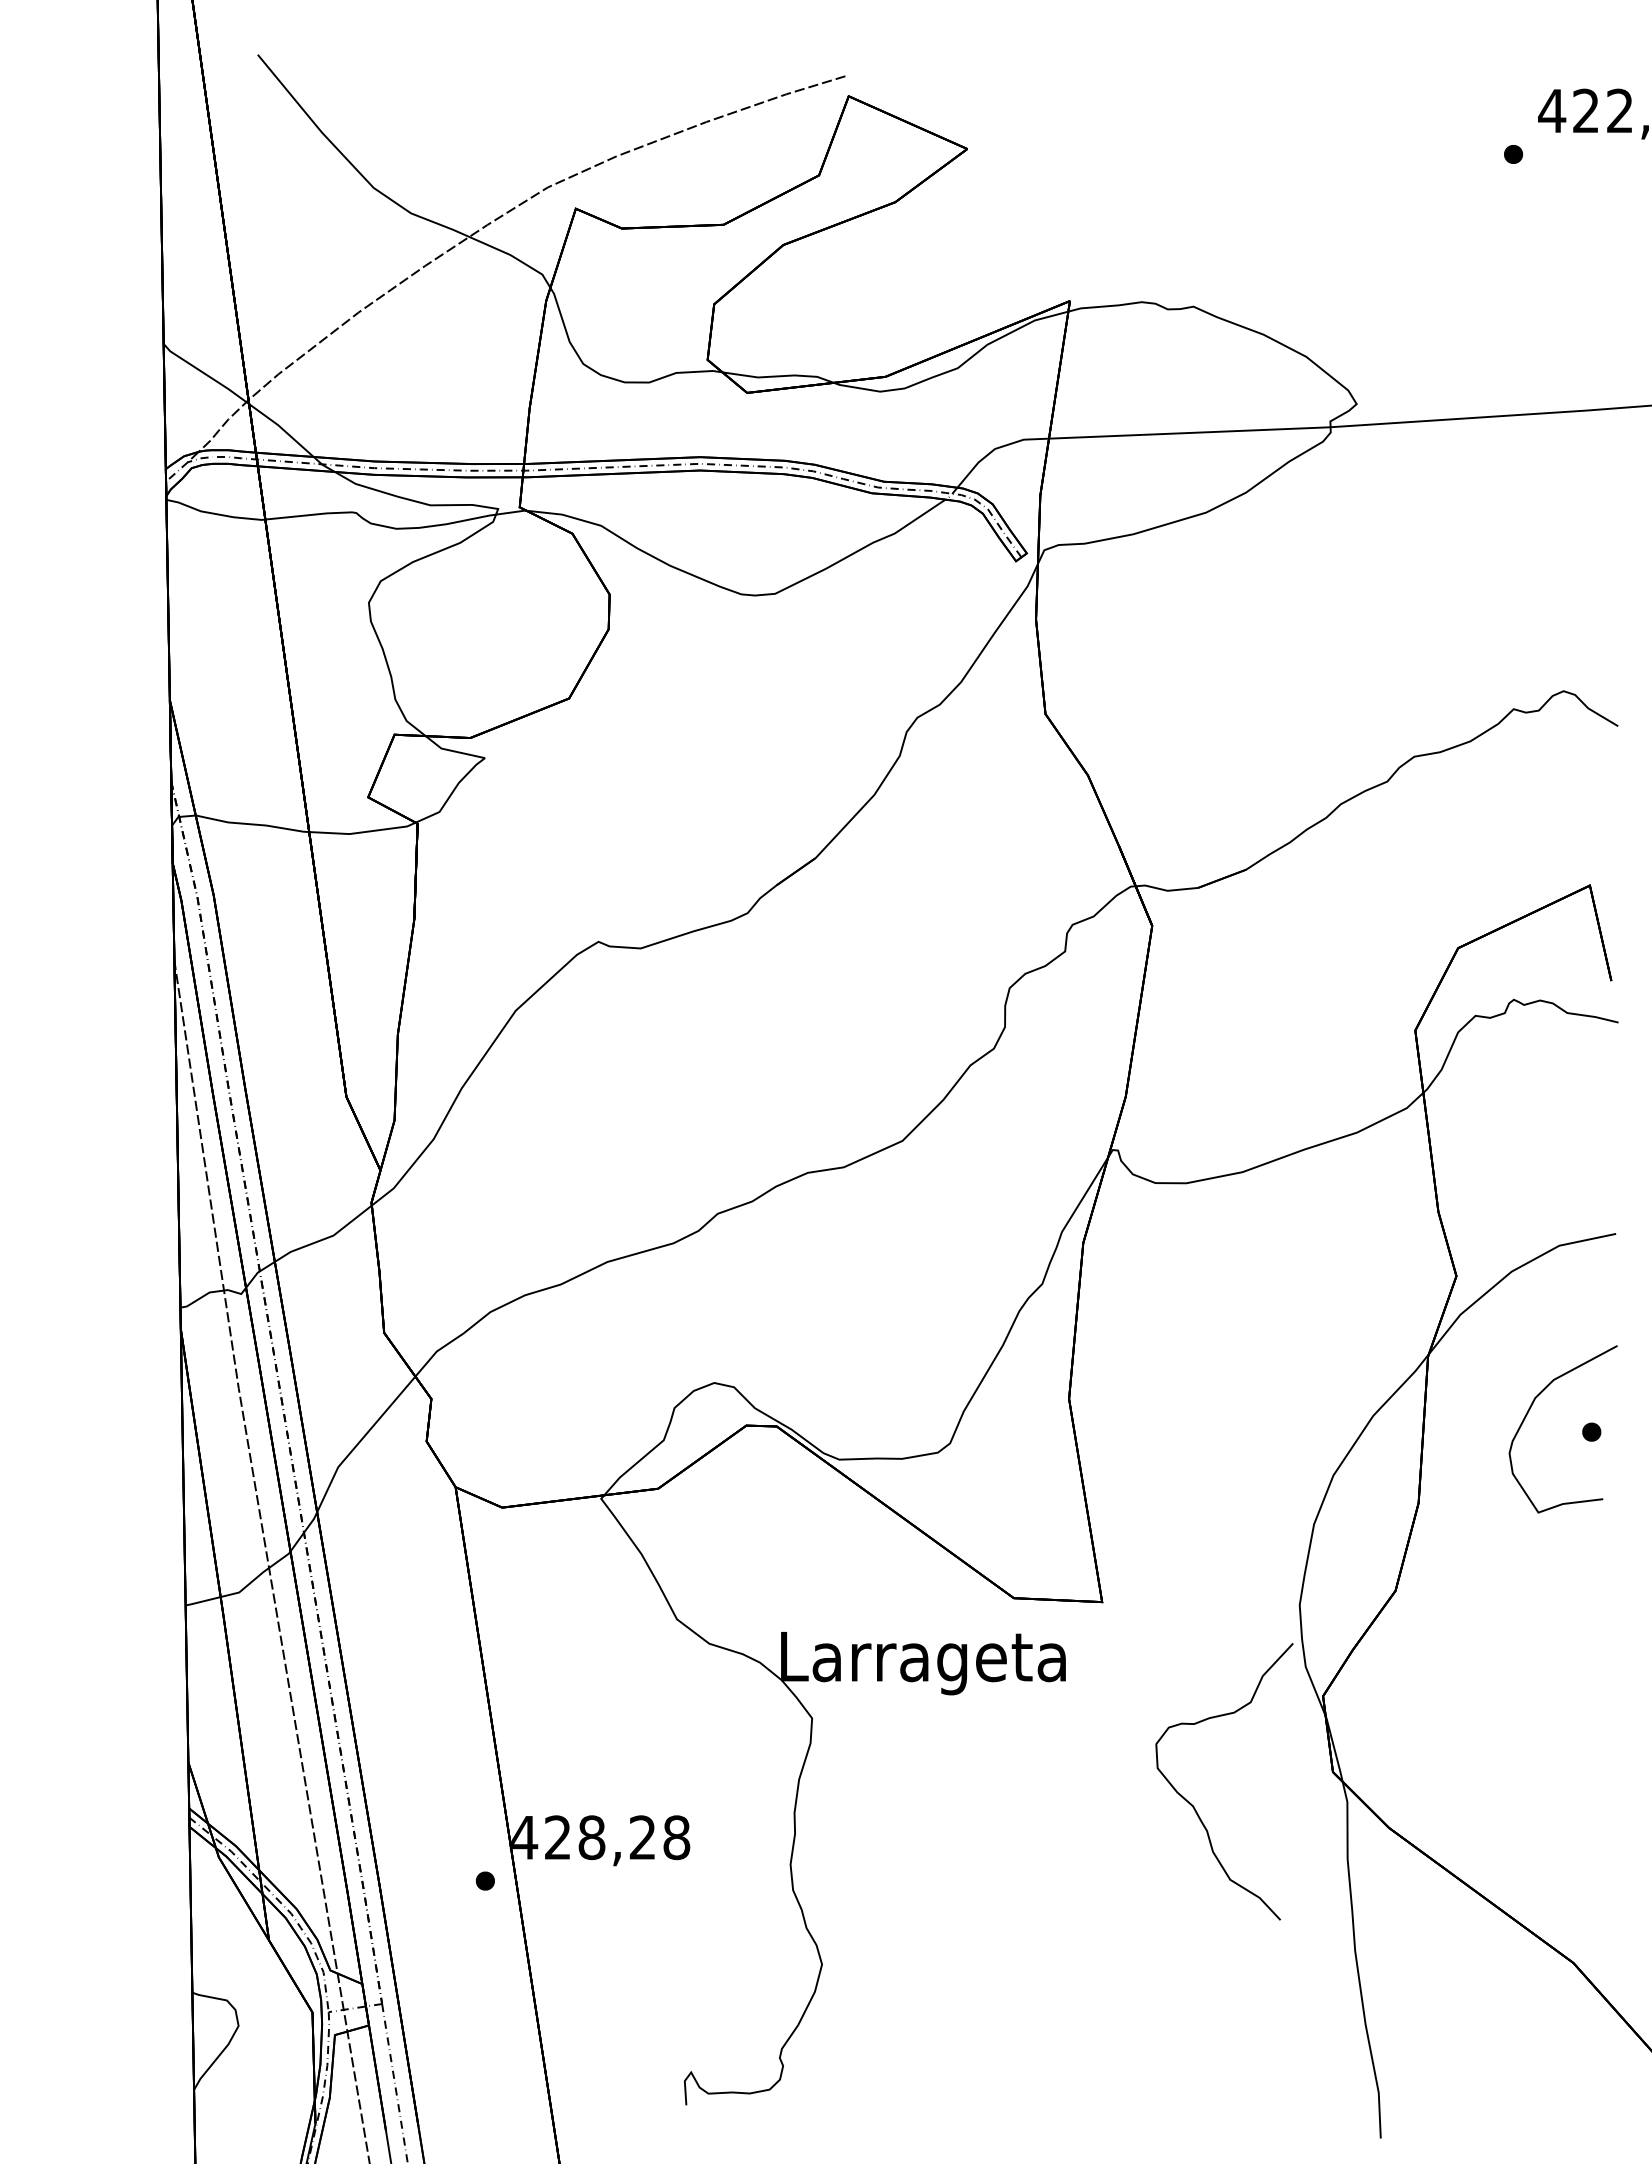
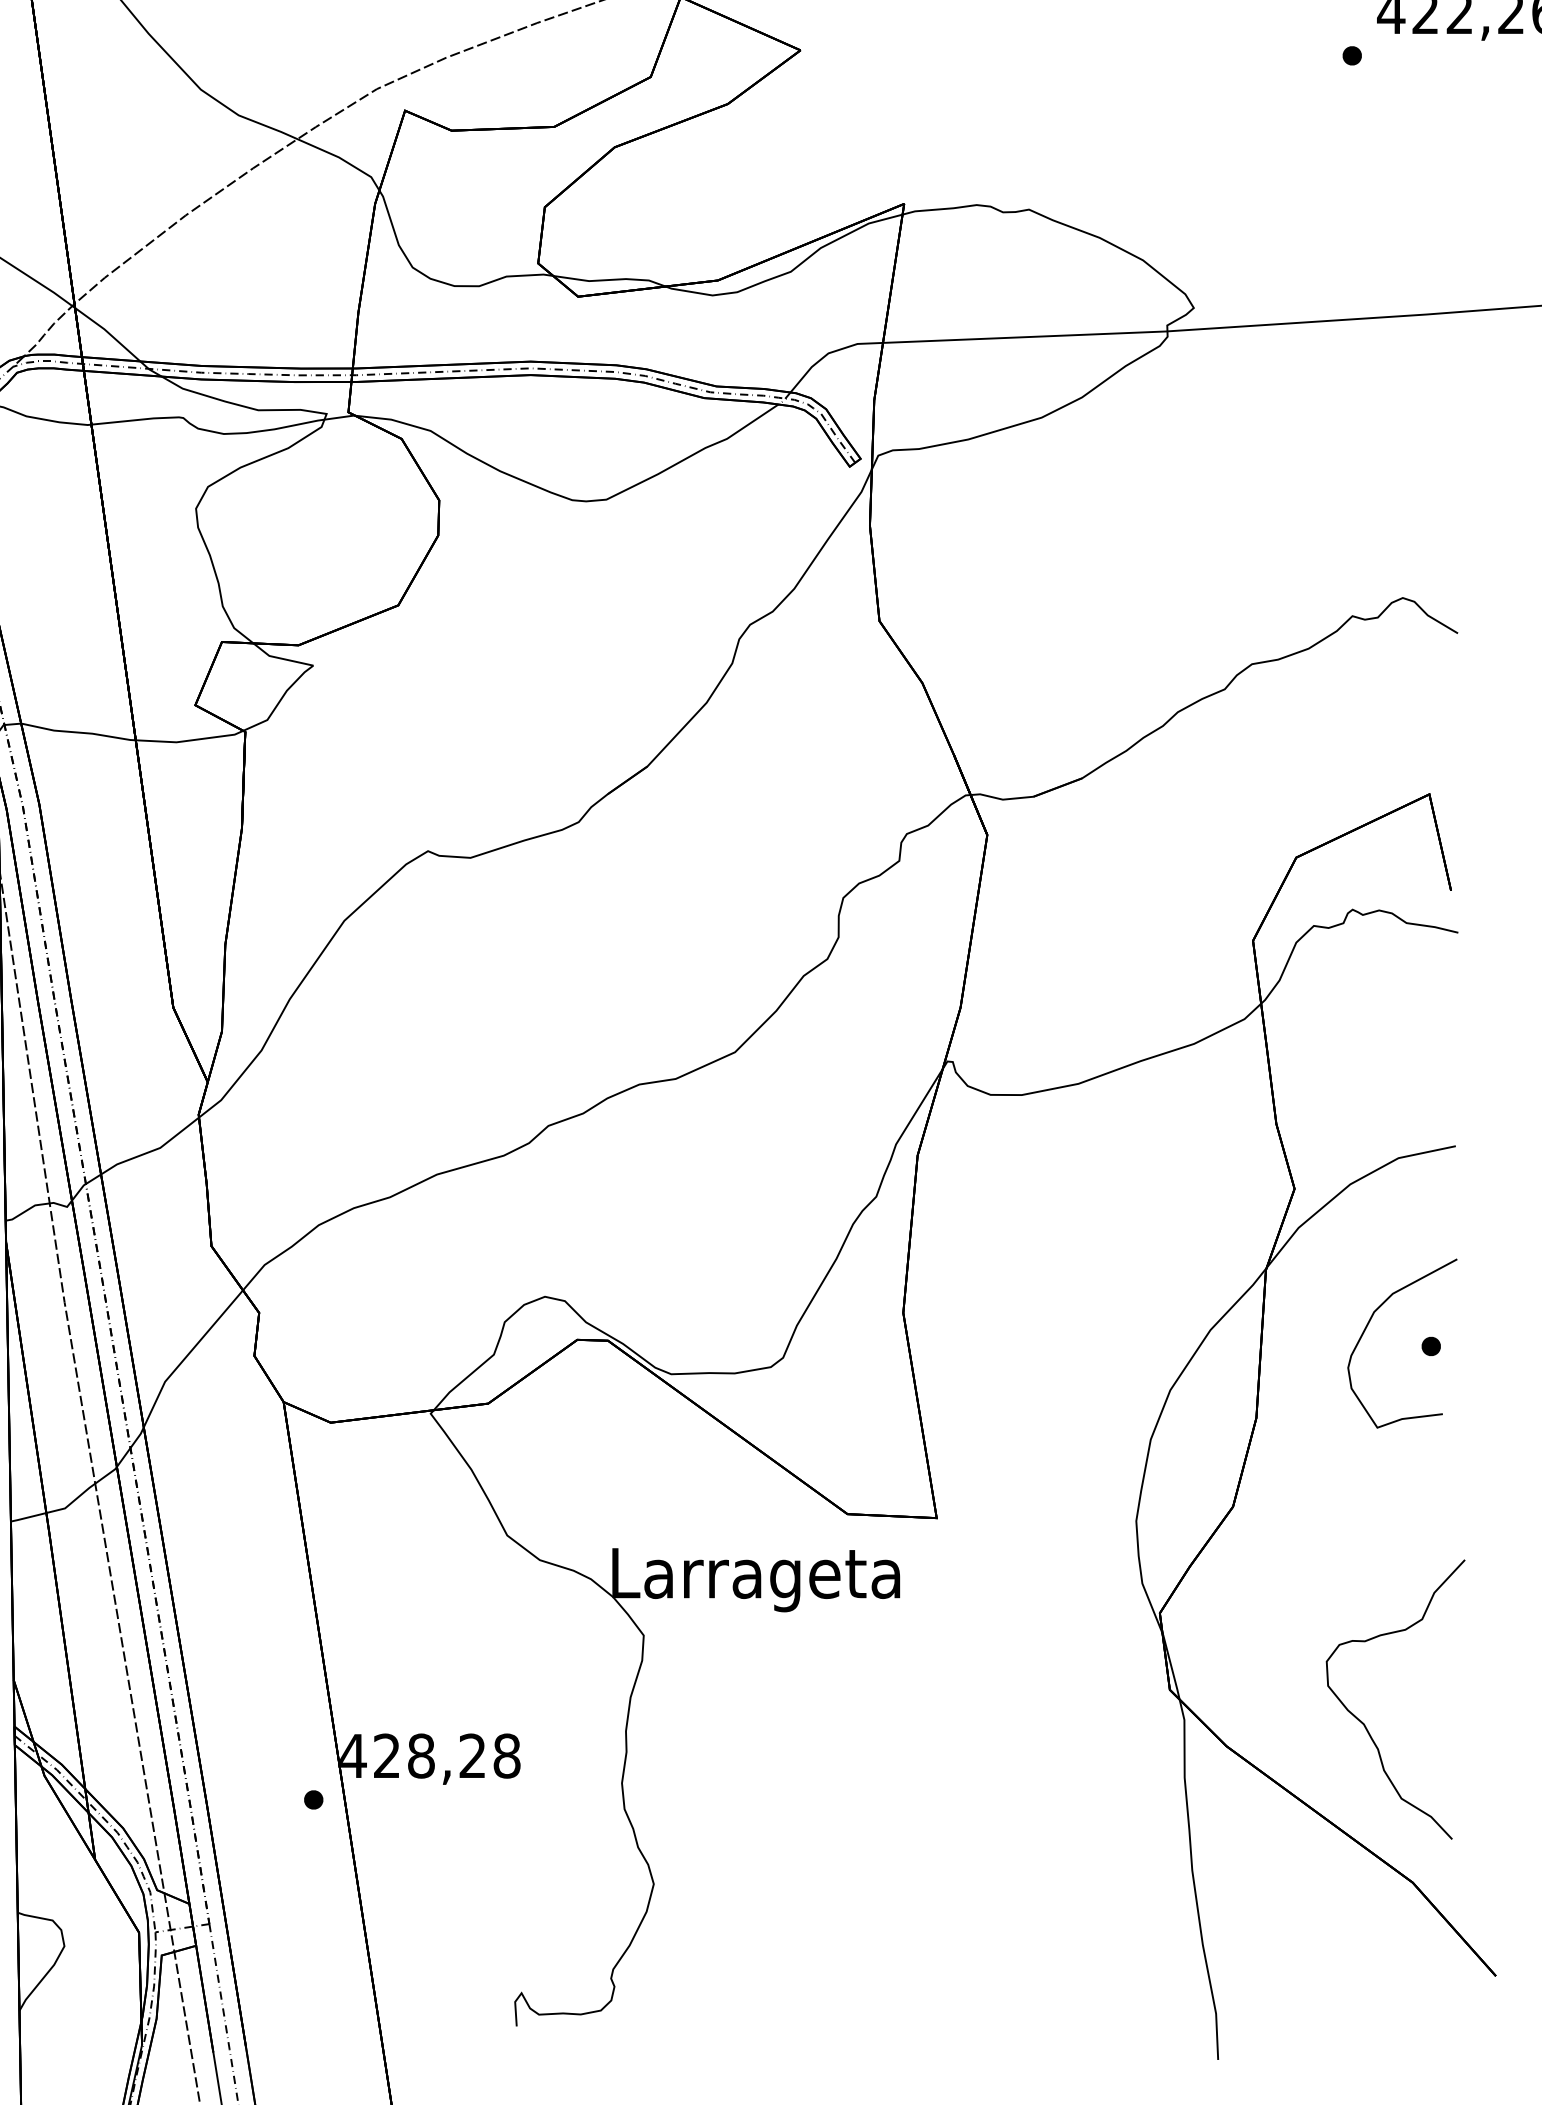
curve: (1194, 1806) -> (1365, 1724), moved

